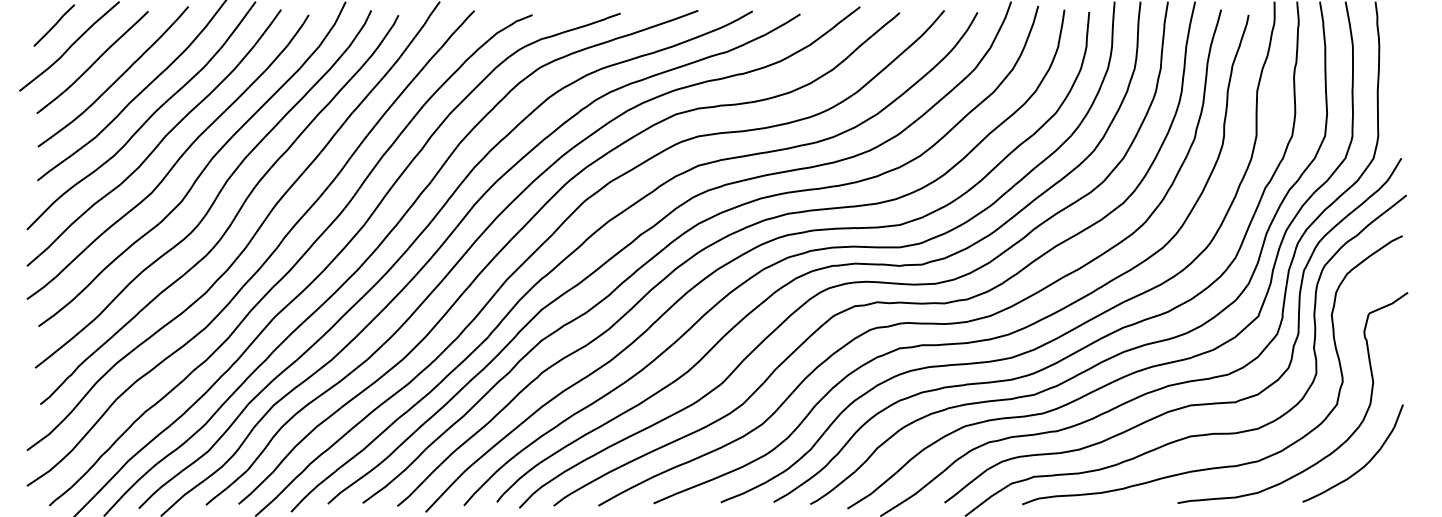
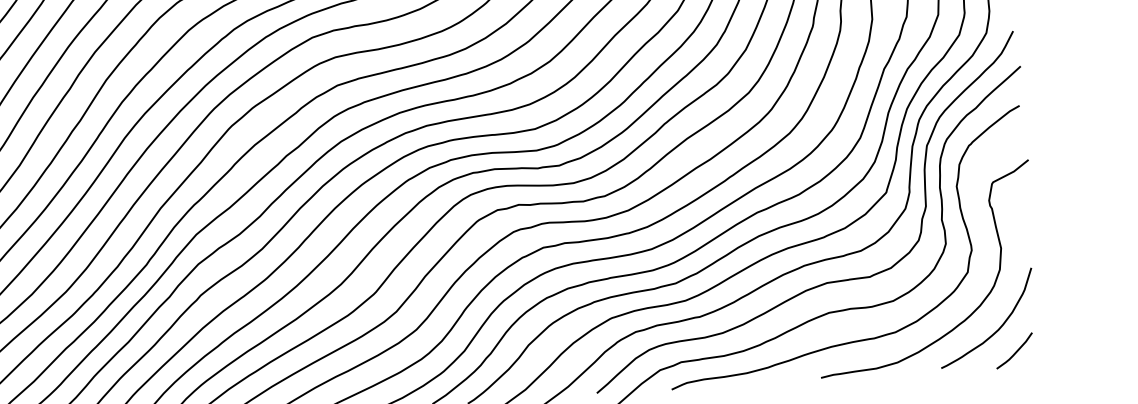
curve: (1380, 490) -> (1015, 352), added

